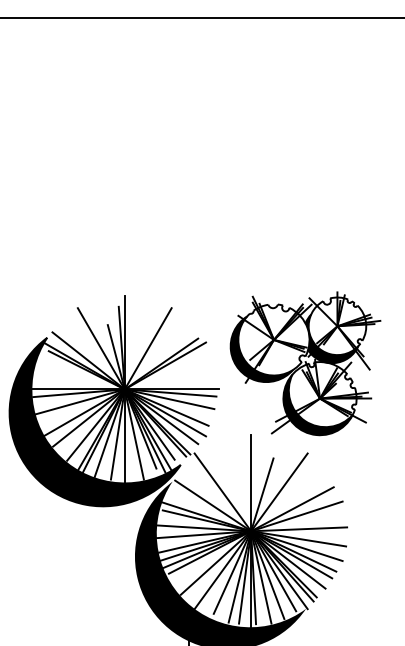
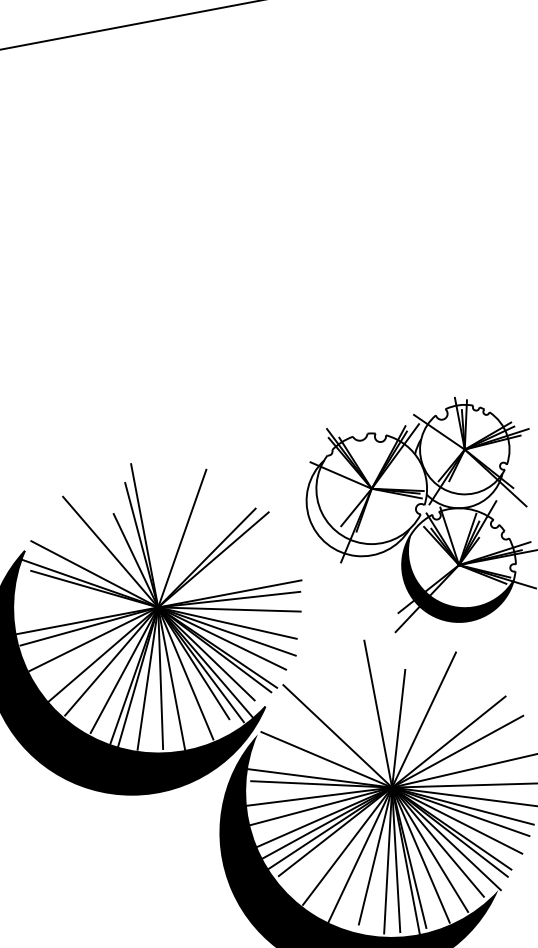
fill: (331, 338) -> (459, 469), removed
fill: (261, 349) -> (355, 506), removed

